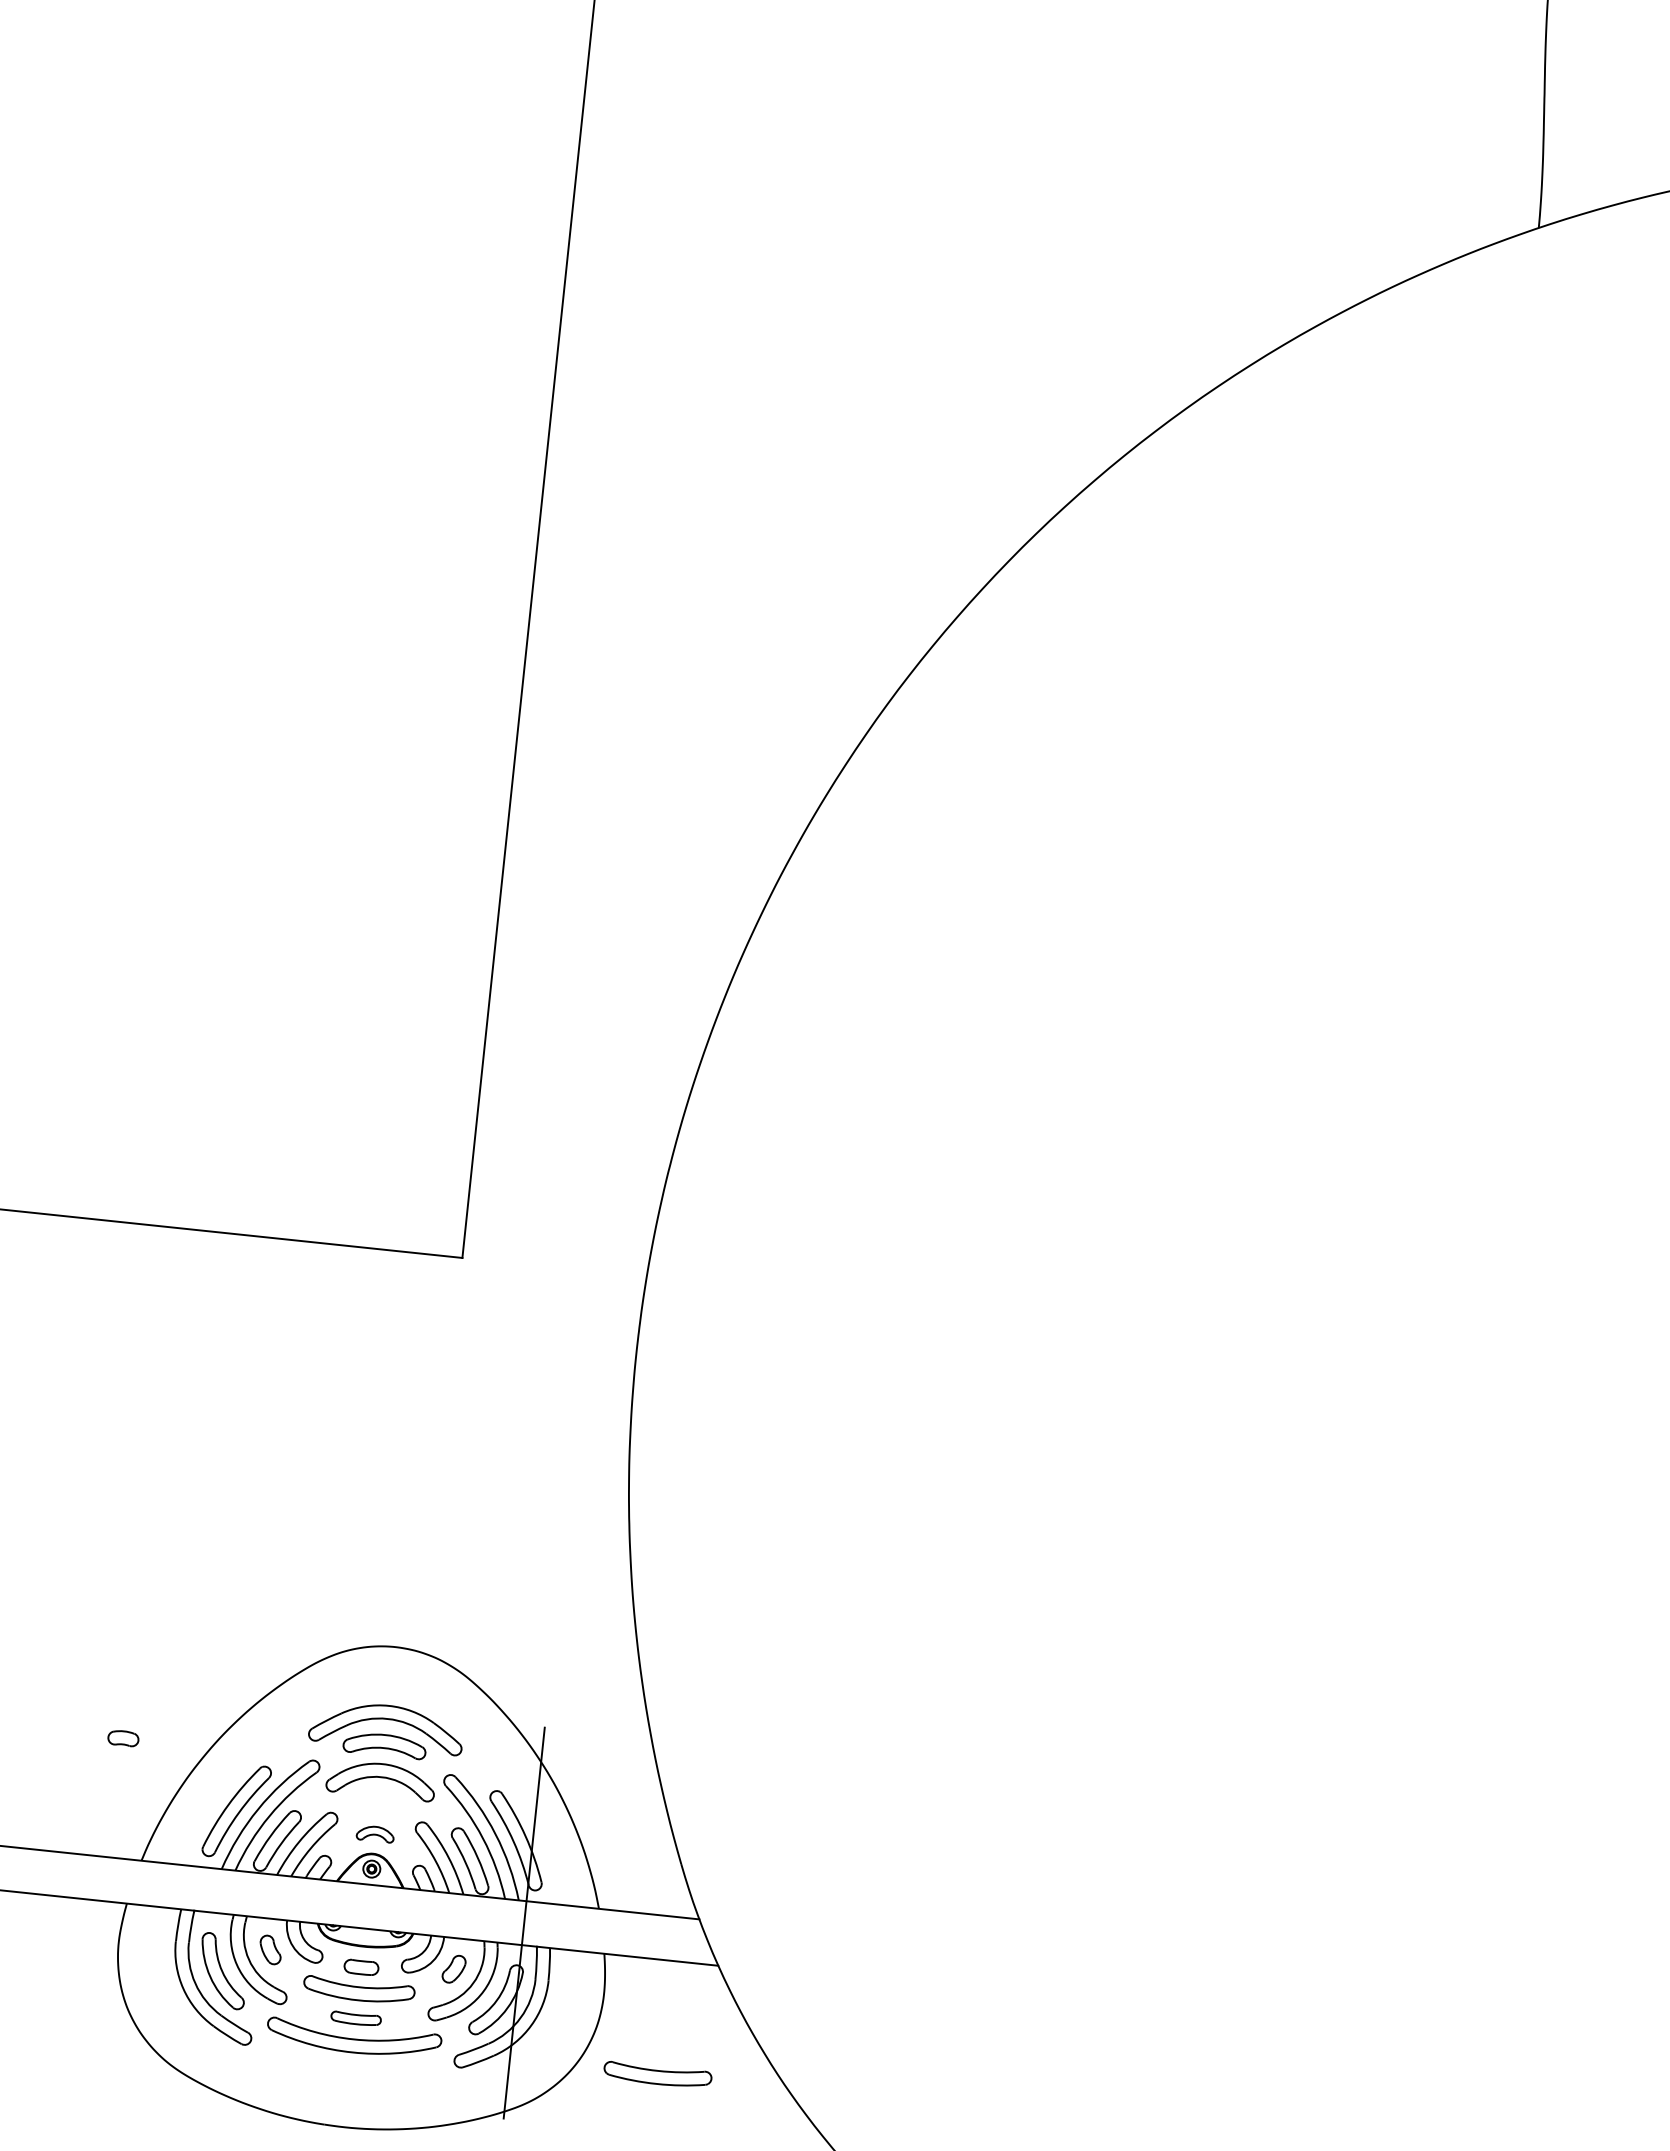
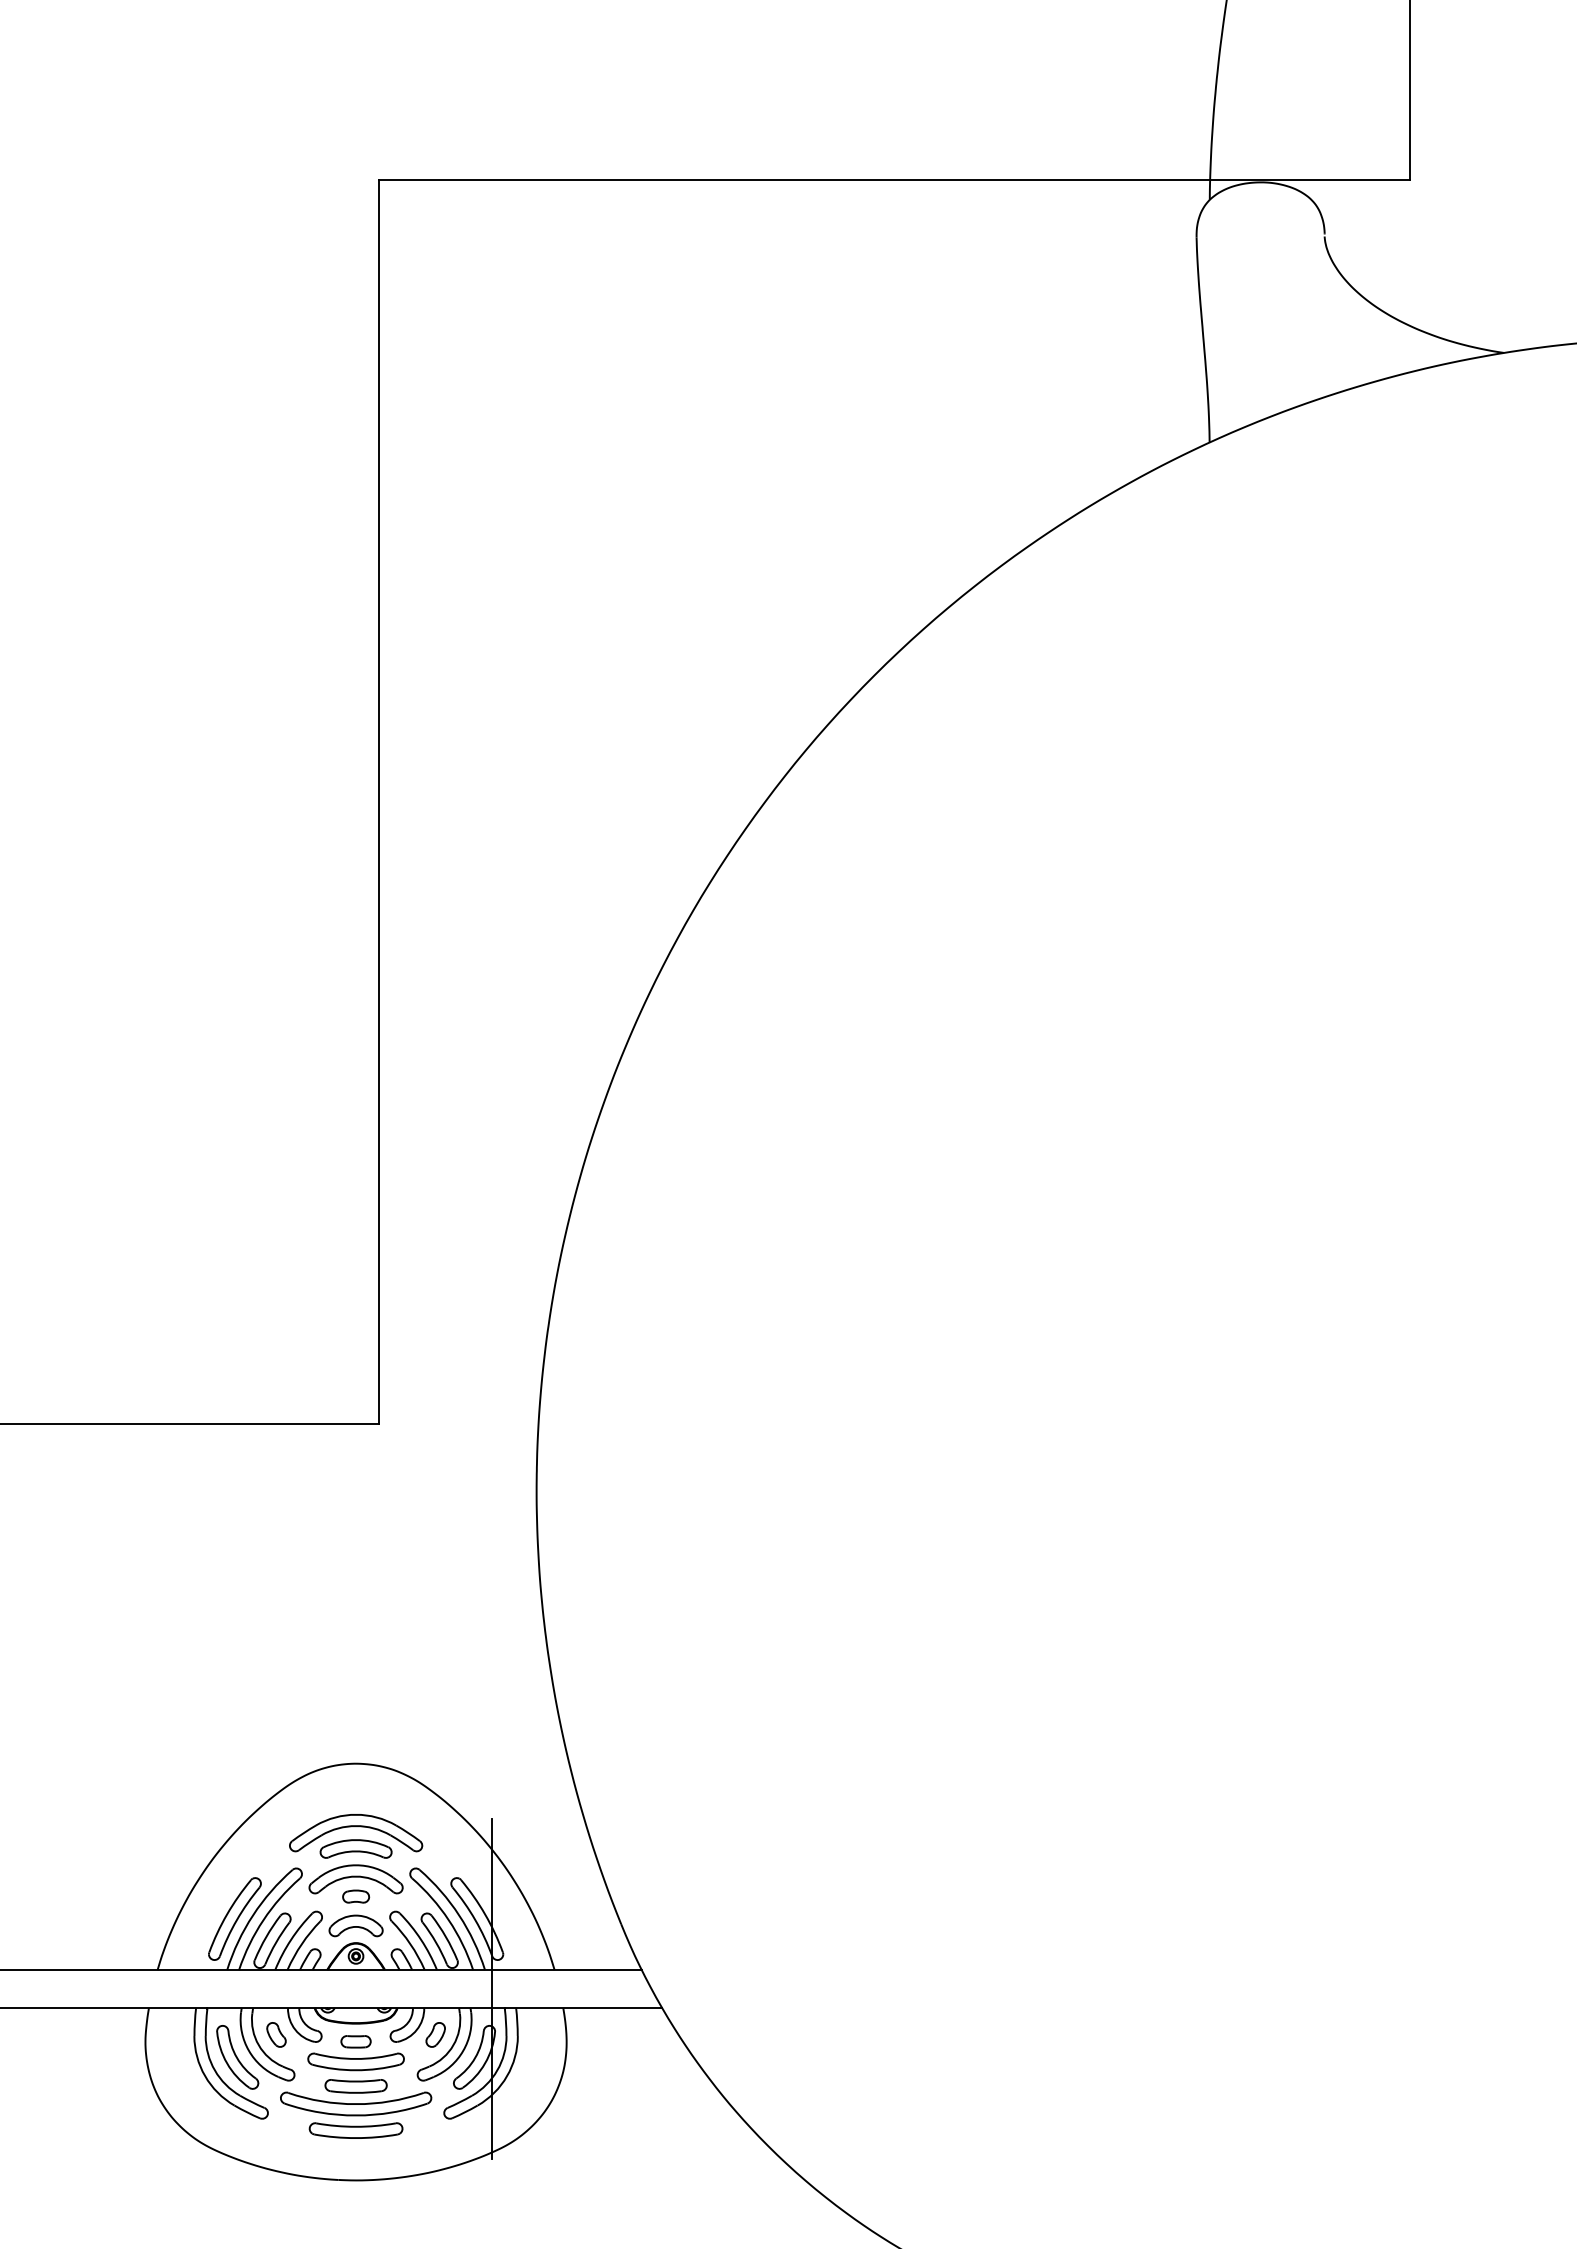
part: (123, 1738) -> (356, 1896), moved
part: (374, 1833) -> (355, 1925), size x1.67
part: (355, 2018) -> (355, 2086), size x1.43
part: (657, 2075) -> (355, 2130), moved

